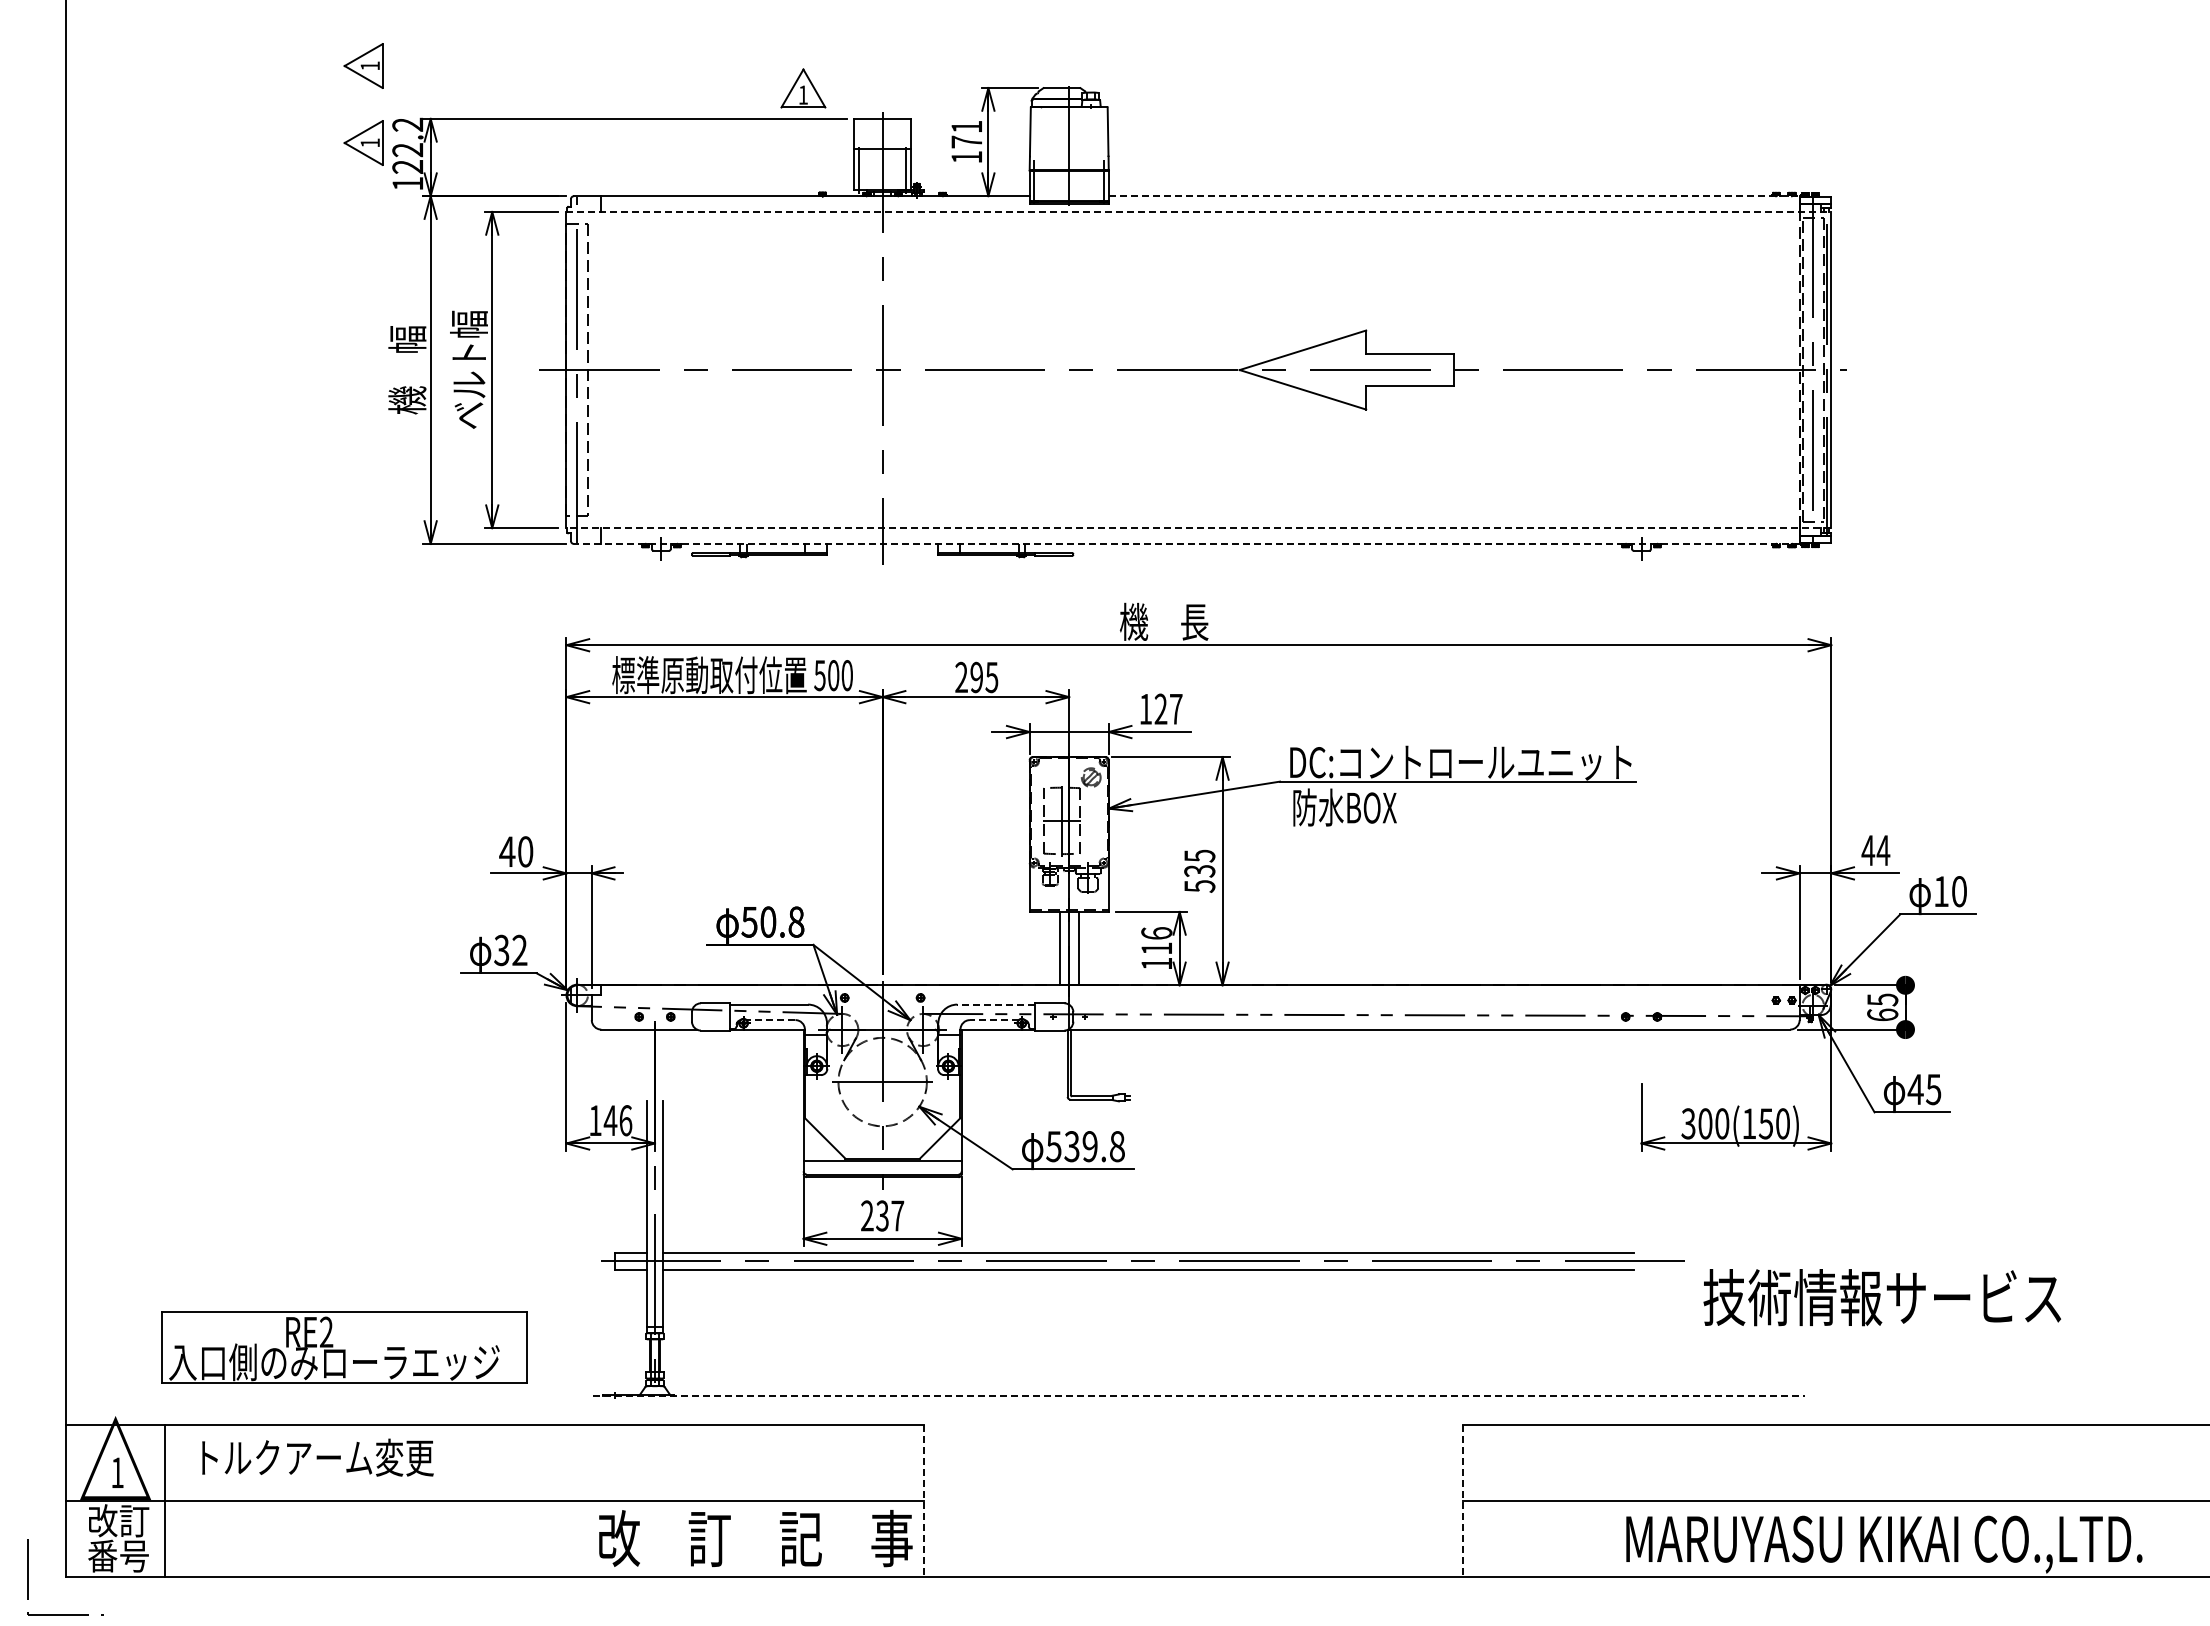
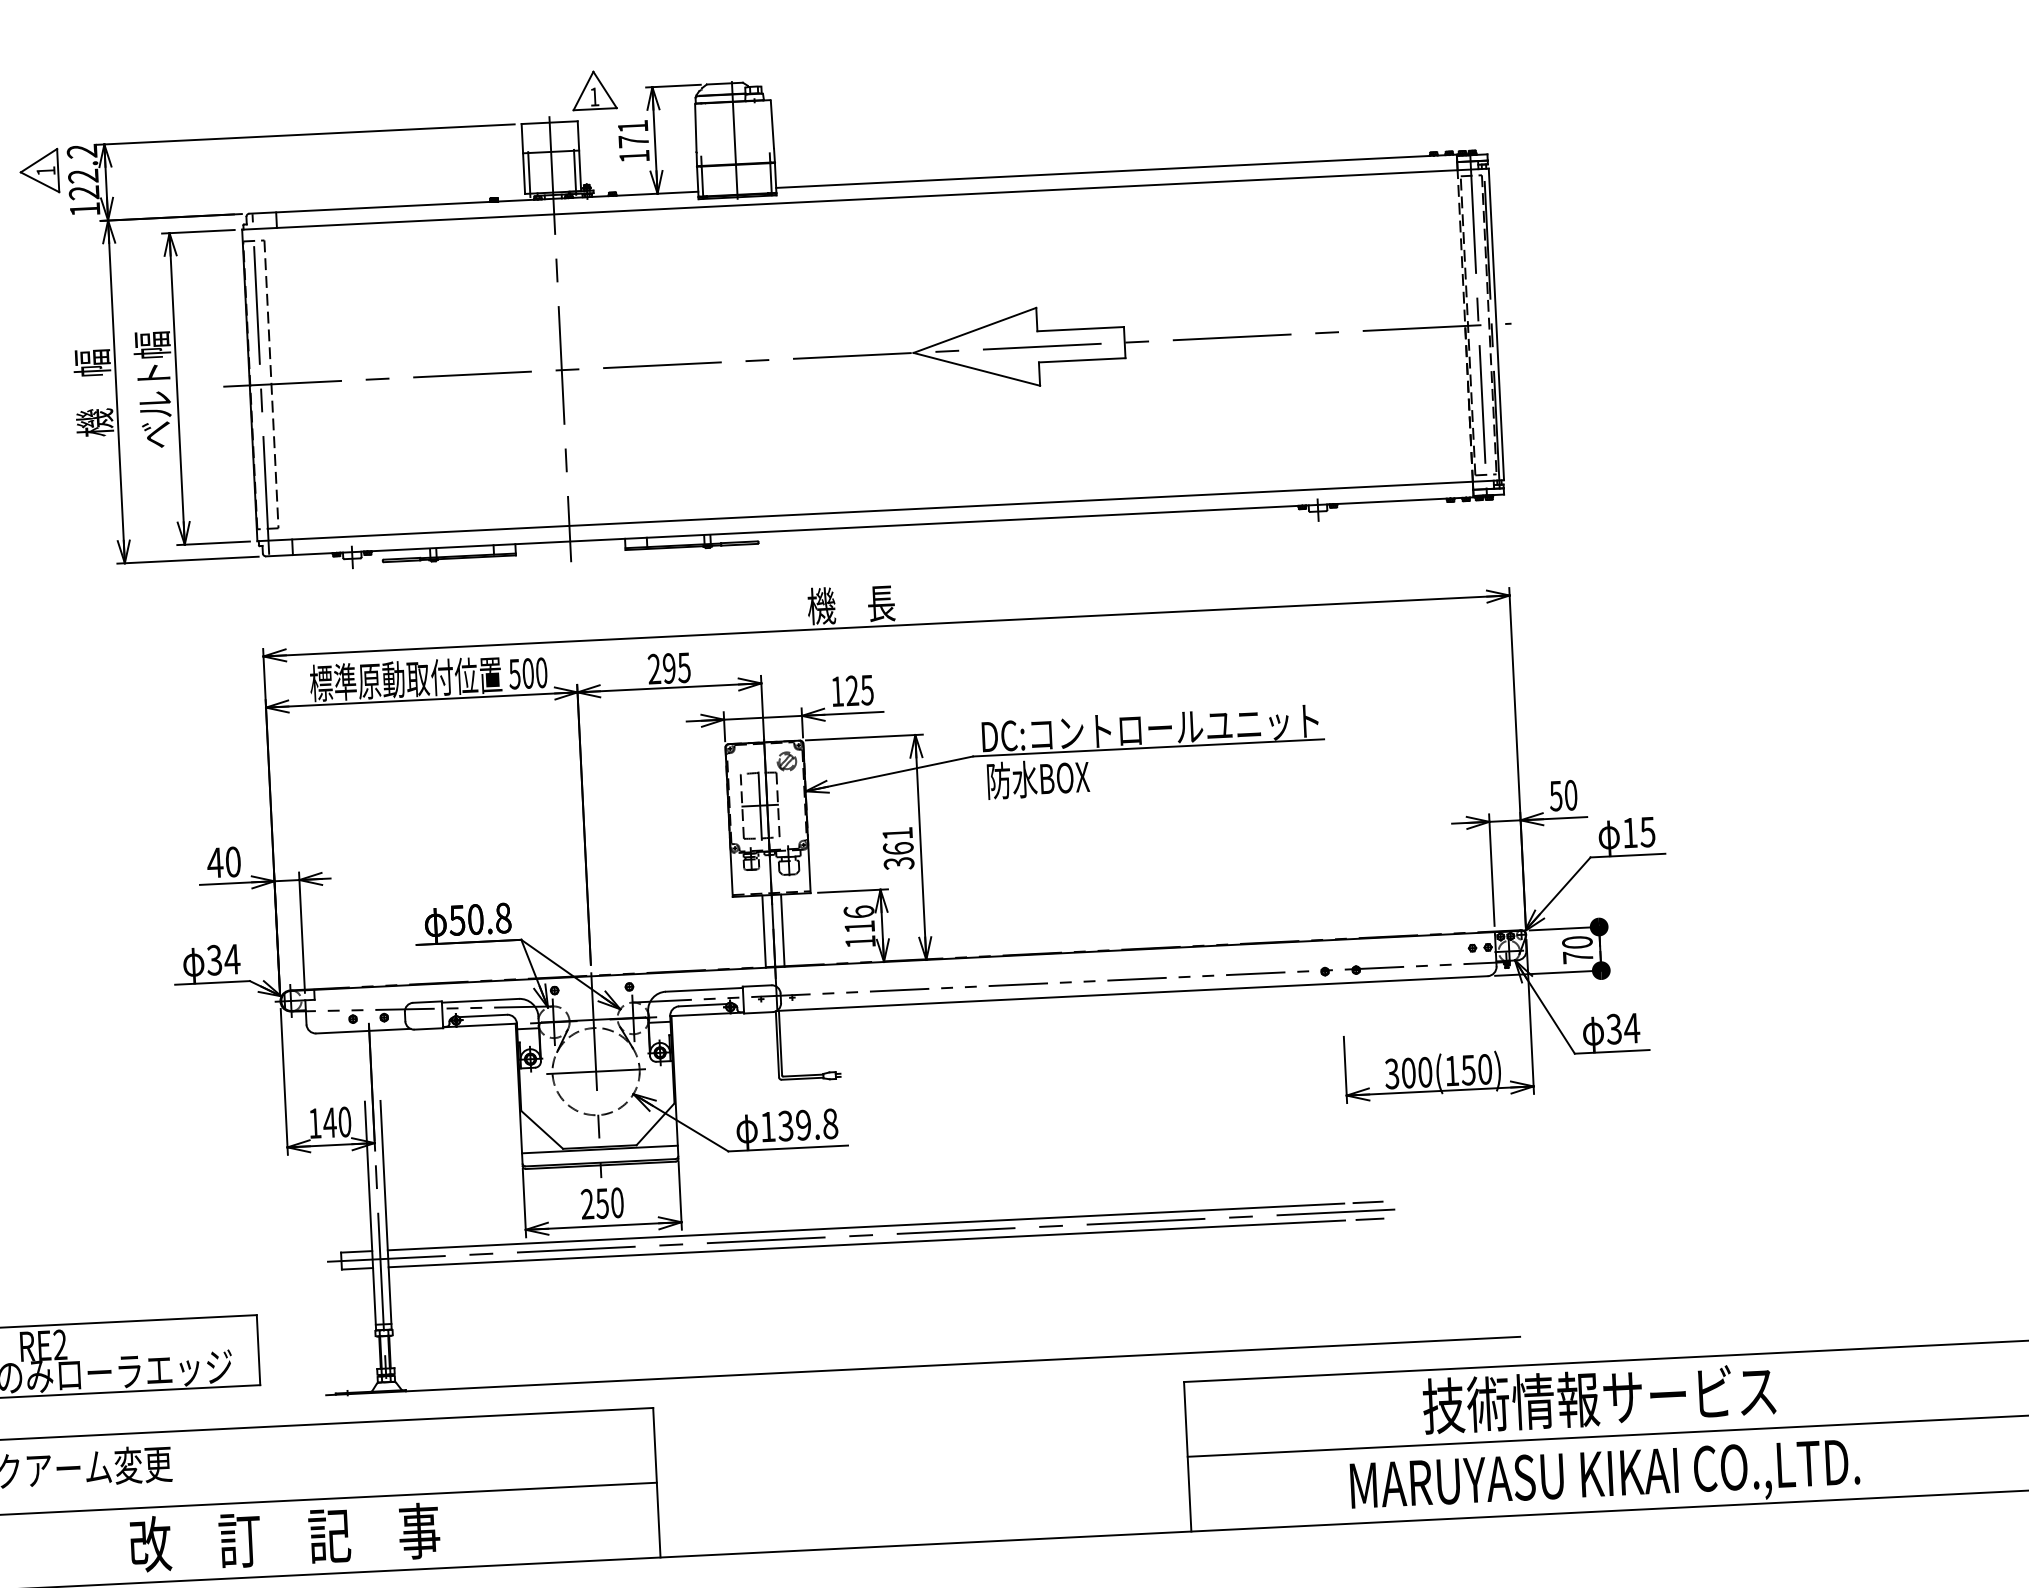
part: (363, 65) -> (35, 95), removed
part: (803, 88) -> (594, 90), moved
line: (1454, 196) -> (1116, 171), dashed -> solid
line: (1198, 211) -> (865, 198), dashed -> solid
line: (1198, 528) -> (880, 511), dashed -> solid
line: (1186, 544) -> (869, 527), dashed -> solid
text: (1175, 709) -> (866, 690), 127 -> 125
text: (1875, 850) -> (1563, 795), 44 -> 50
text: (1199, 870) -> (898, 847), 535 -> 361
text: (1958, 891) -> (1646, 832), 10 -> 15
text: (519, 949) -> (231, 958), 32 -> 34
line: (995, 1004) -> (703, 989), dashed -> solid
text: (1882, 1007) -> (1577, 949), 65 -> 70
line: (770, 1020) -> (482, 1016), dashed -> solid
line: (993, 1020) -> (702, 1005), dashed -> solid
text: (1924, 1089) -> (1622, 1028), 45 -> 34
text: (625, 1120) -> (344, 1121), 146 -> 140
text: (1053, 1146) -> (767, 1126), 539.8 -> 139.8
text: (890, 1215) -> (610, 1202), 237 -> 250
line: (1657, 1252) -> (1367, 1202), added
line: (1658, 1269) -> (1369, 1218), added
text: (1882, 1297) -> (1599, 1398), moved
line: (1199, 1396) -> (923, 1366), dashed -> solid
line: (923, 1501) -> (656, 1482), dashed -> solid
line: (1462, 1501) -> (1187, 1456), dashed -> solid
text: (755, 1538) -> (284, 1537), moved

